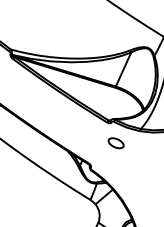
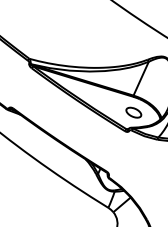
part: (115, 143) -> (133, 112), moved

